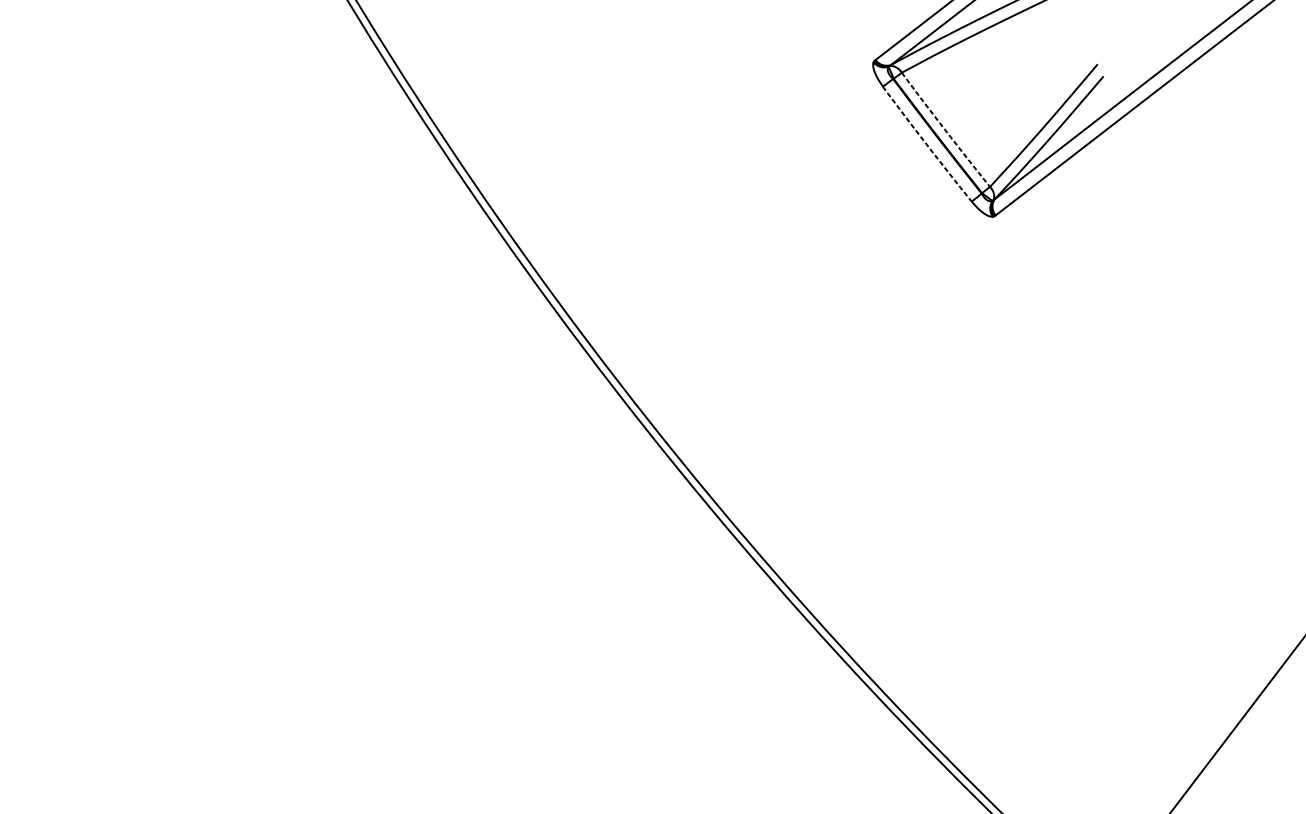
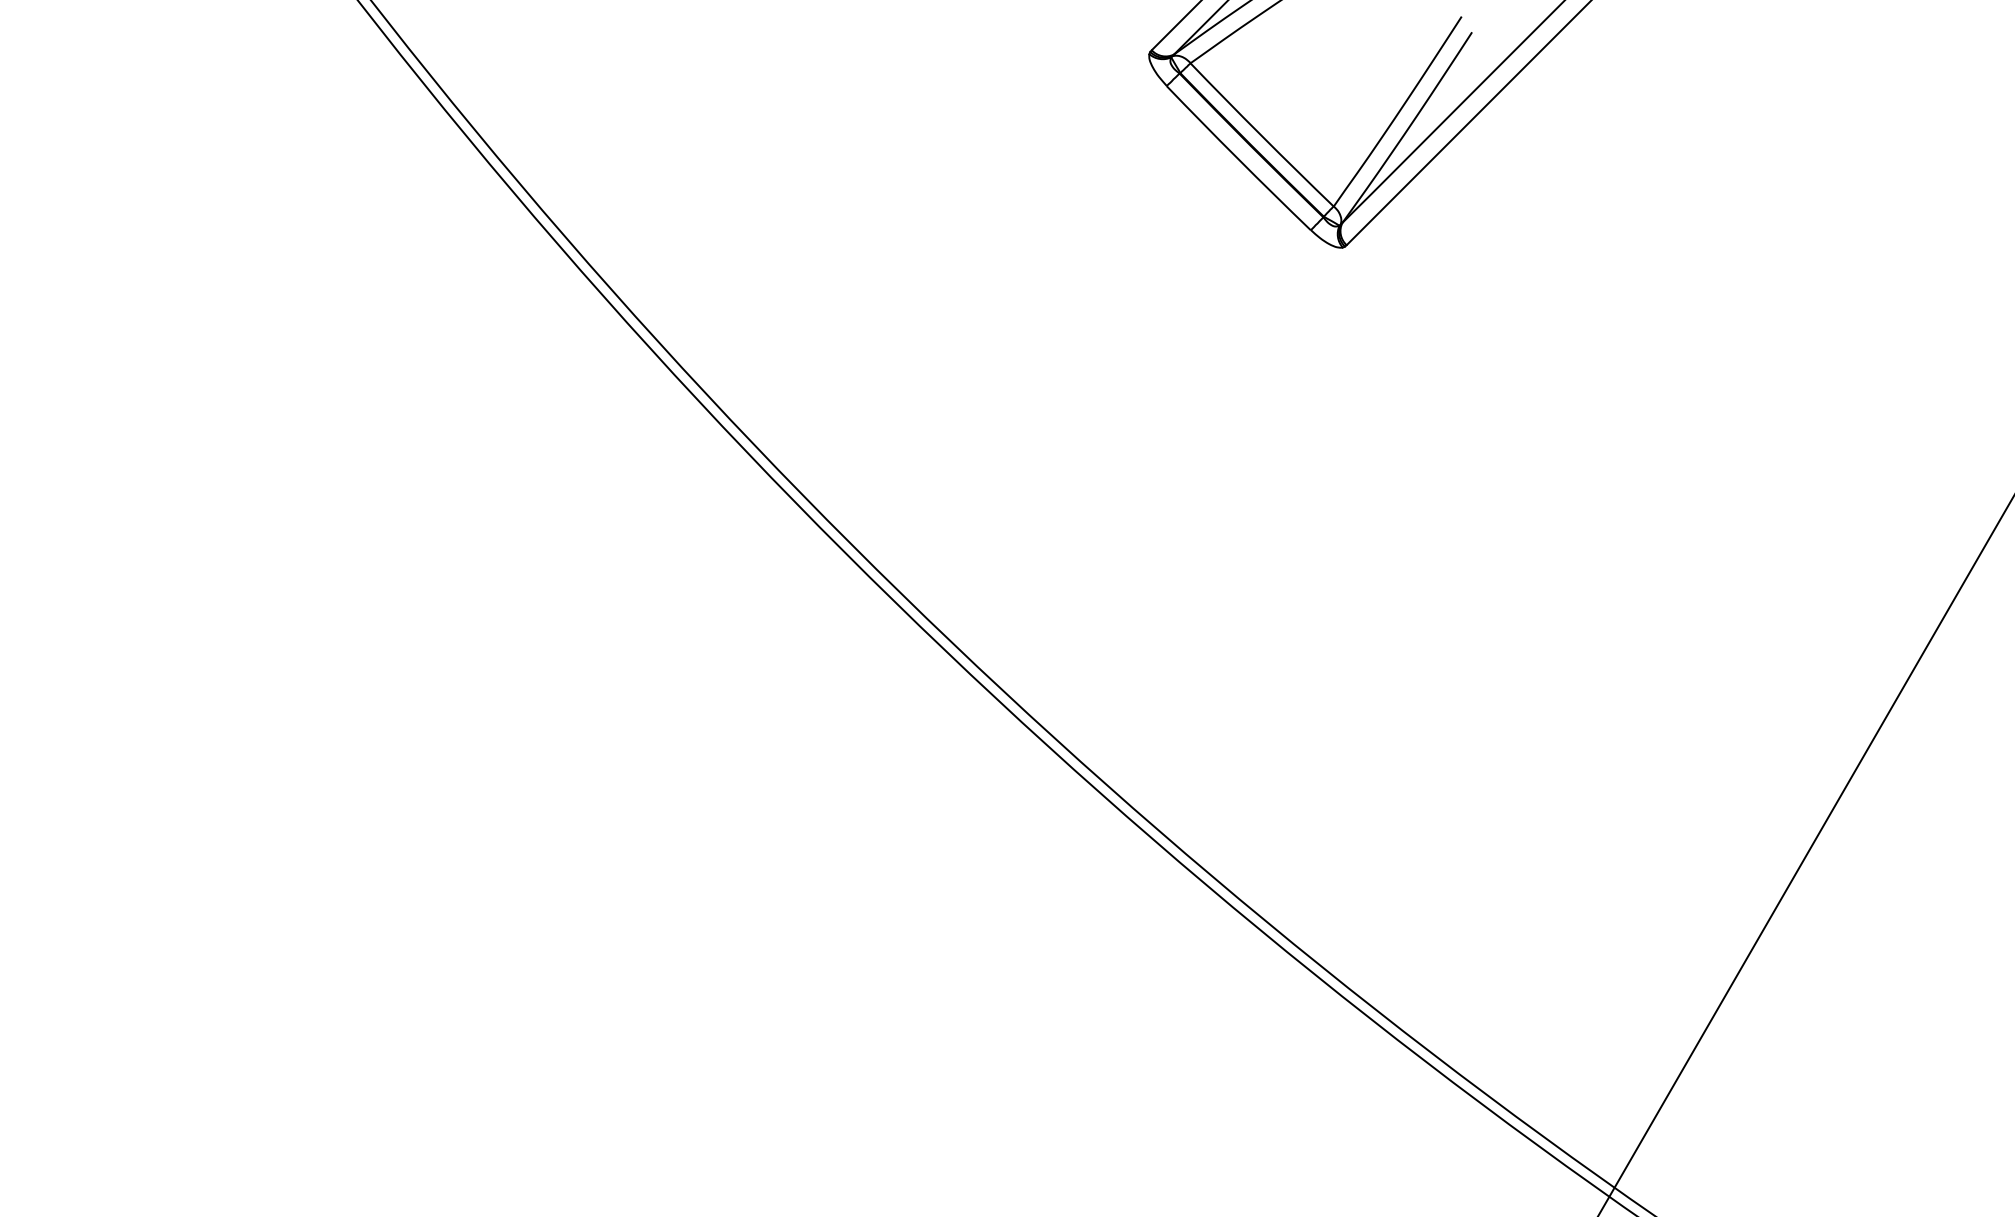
arc: (945, 130) -> (1261, 135), dashed -> solid
arc: (927, 144) -> (1238, 158), dashed -> solid

